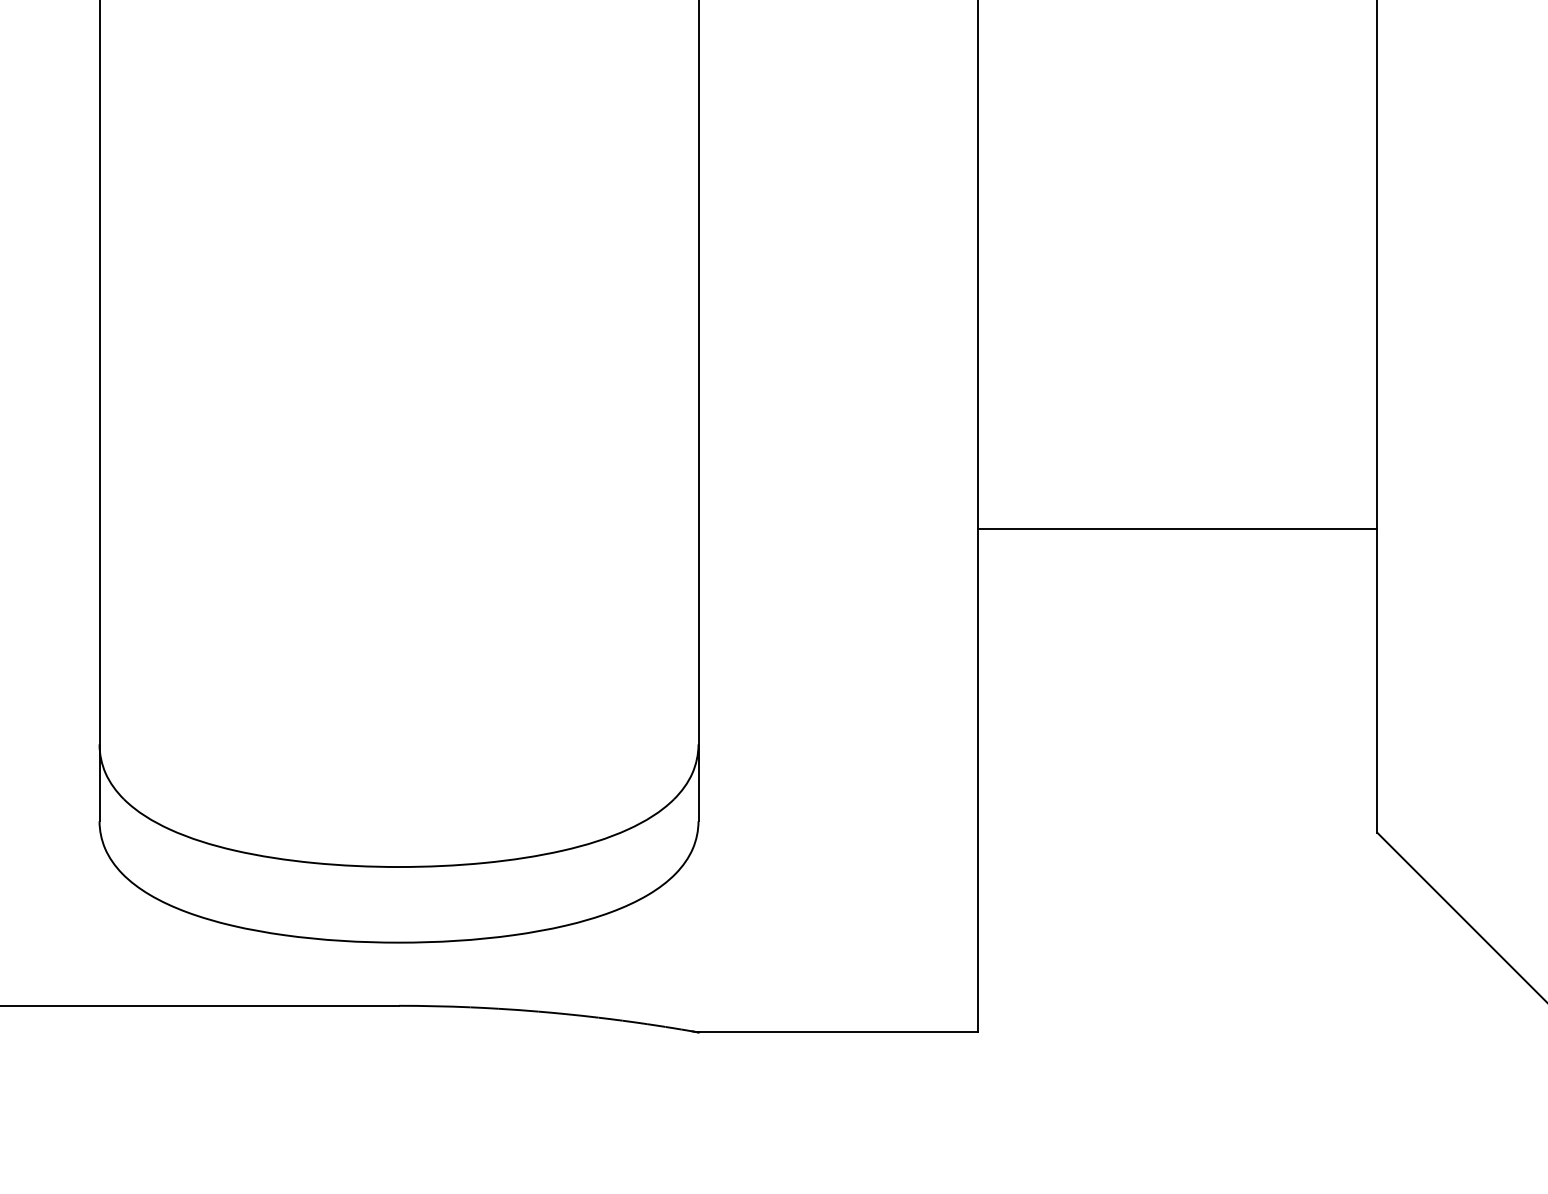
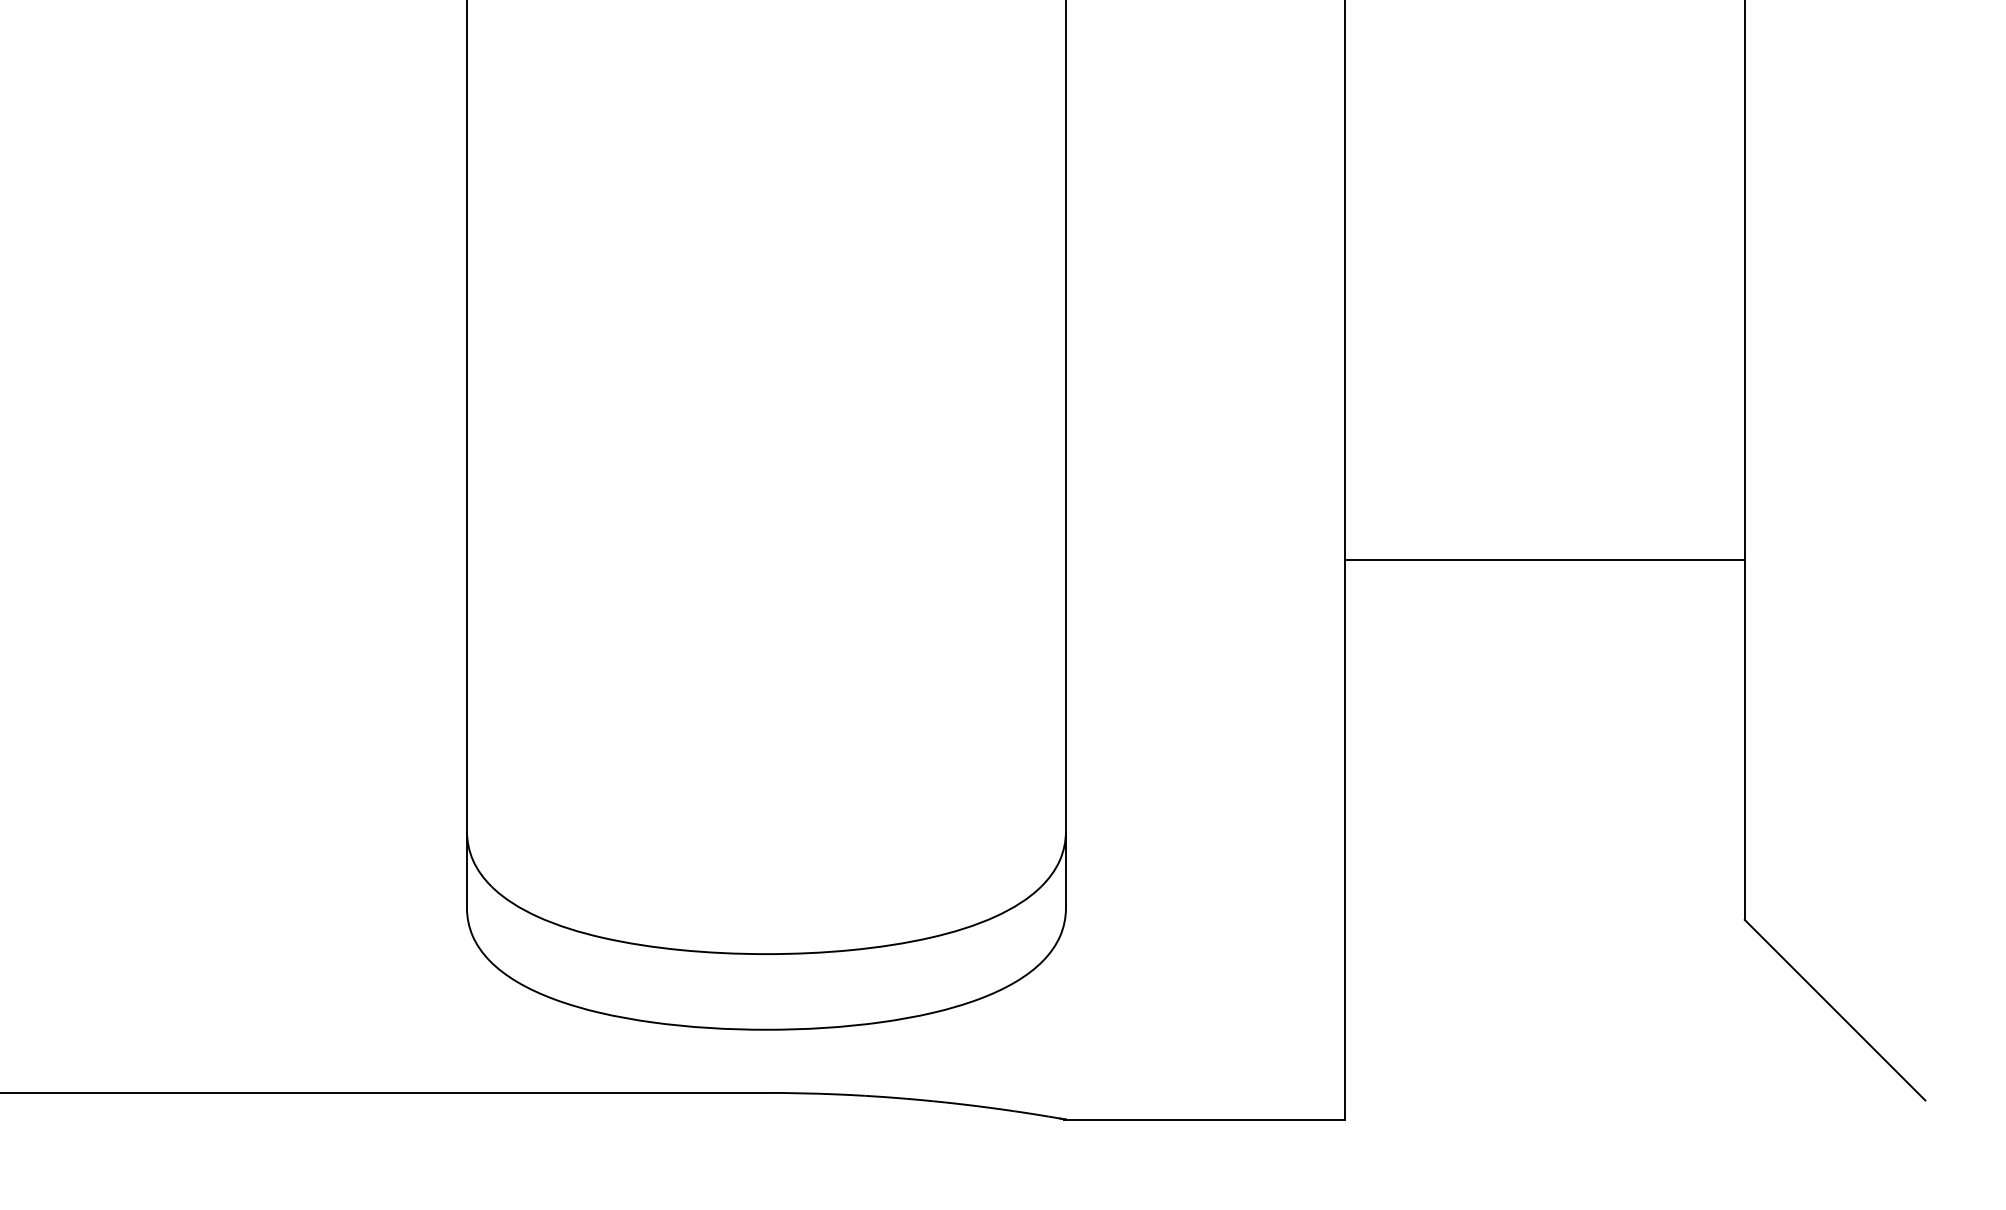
line: (1177, 529) -> (1544, 560), moved

